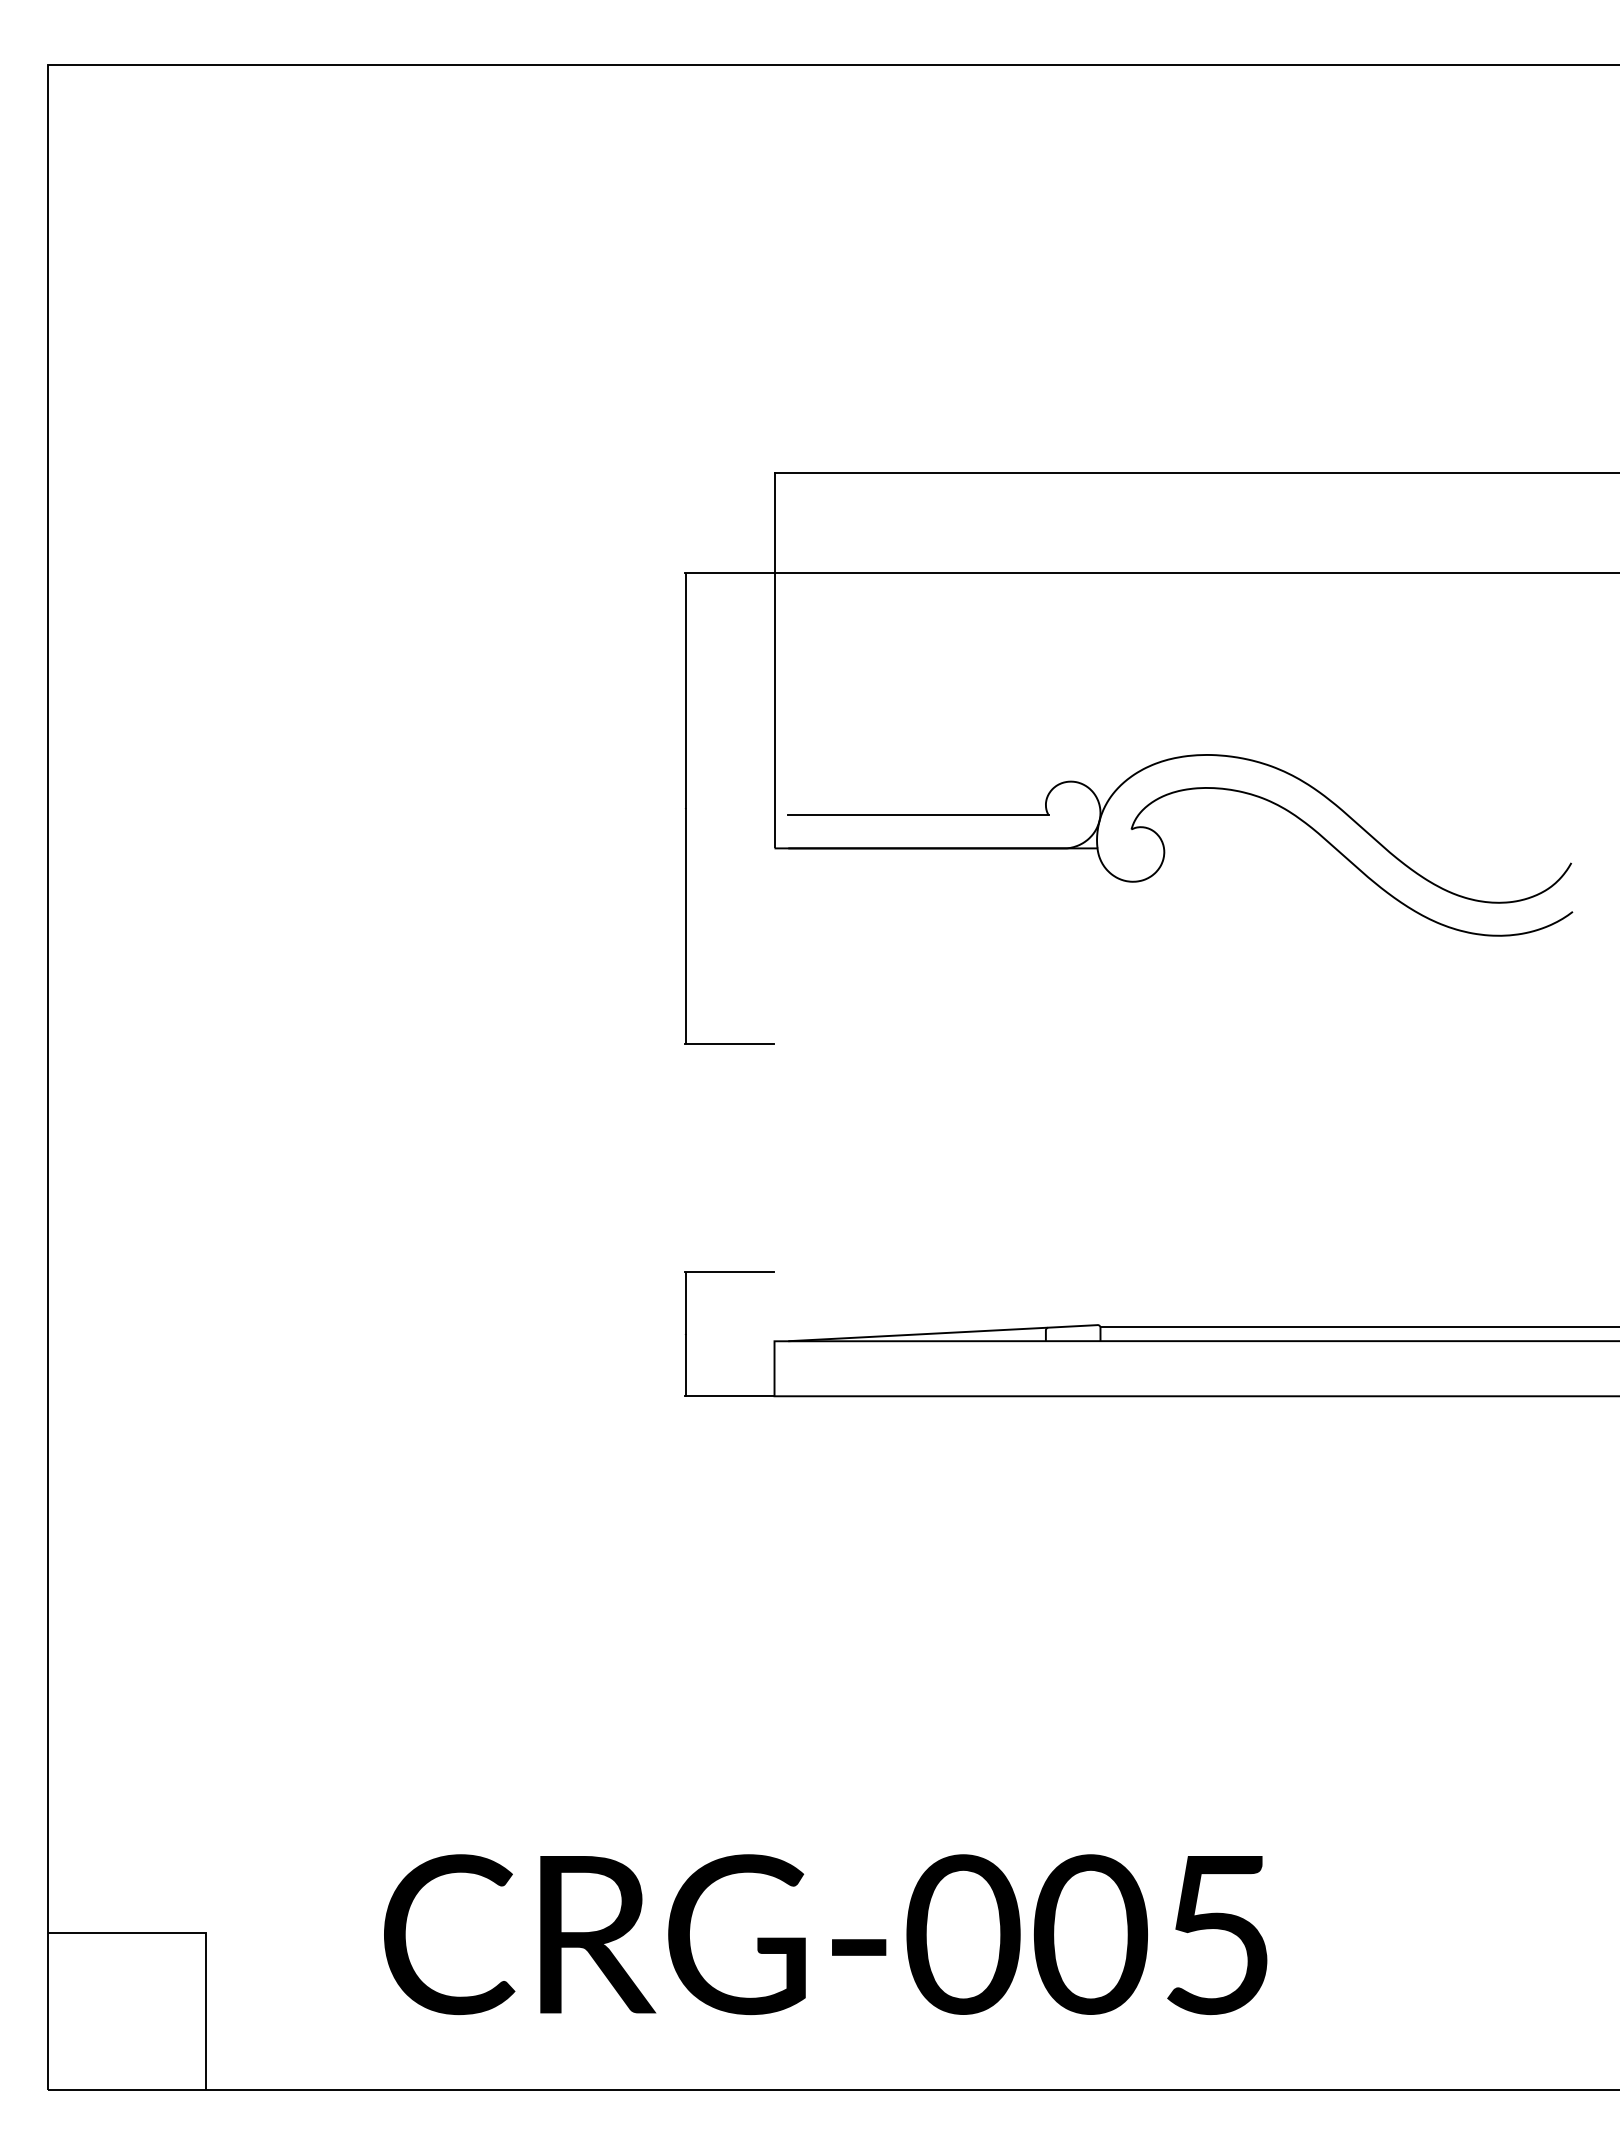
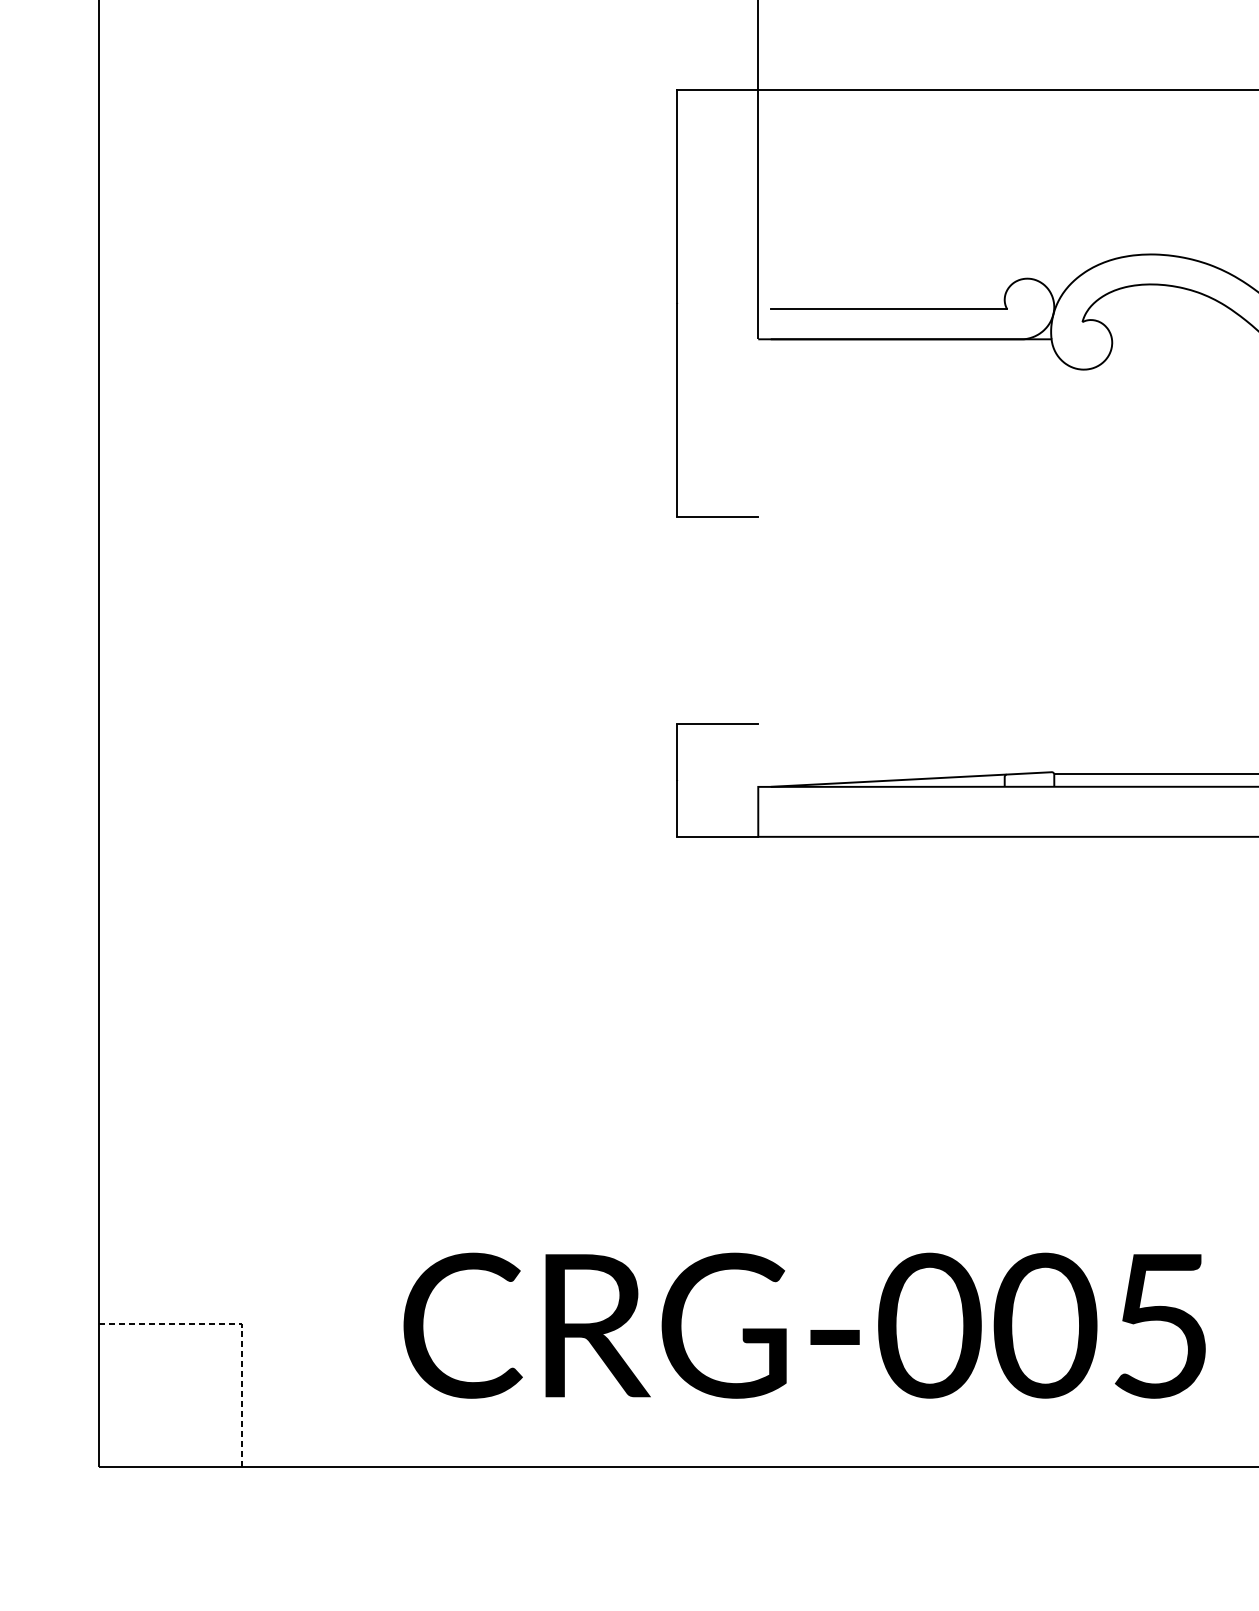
line: (205, 1932) -> (241, 1323), solid -> dashed

